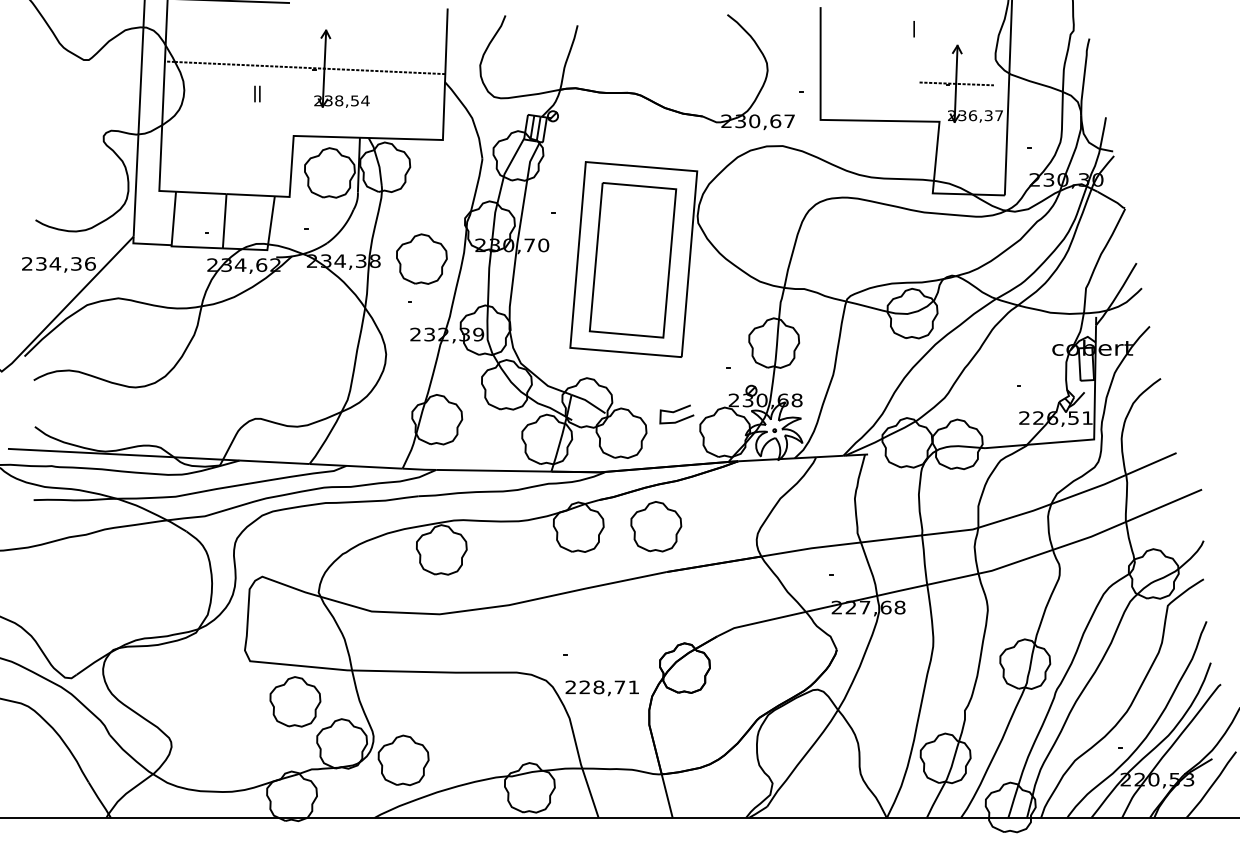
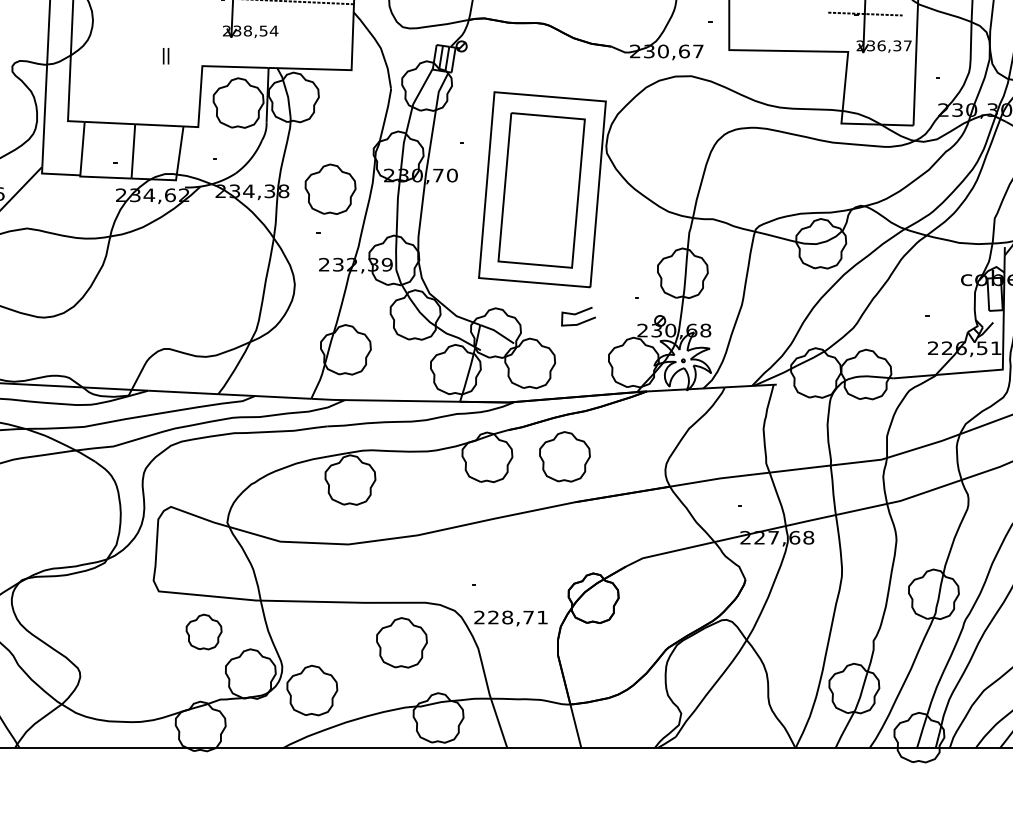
text: (257, 93) -> (166, 55), moved
curve: (675, 412) -> (577, 314), moved
part: (295, 701) -> (204, 631), size x0.7
part: (493, 712) -> (402, 642), added

